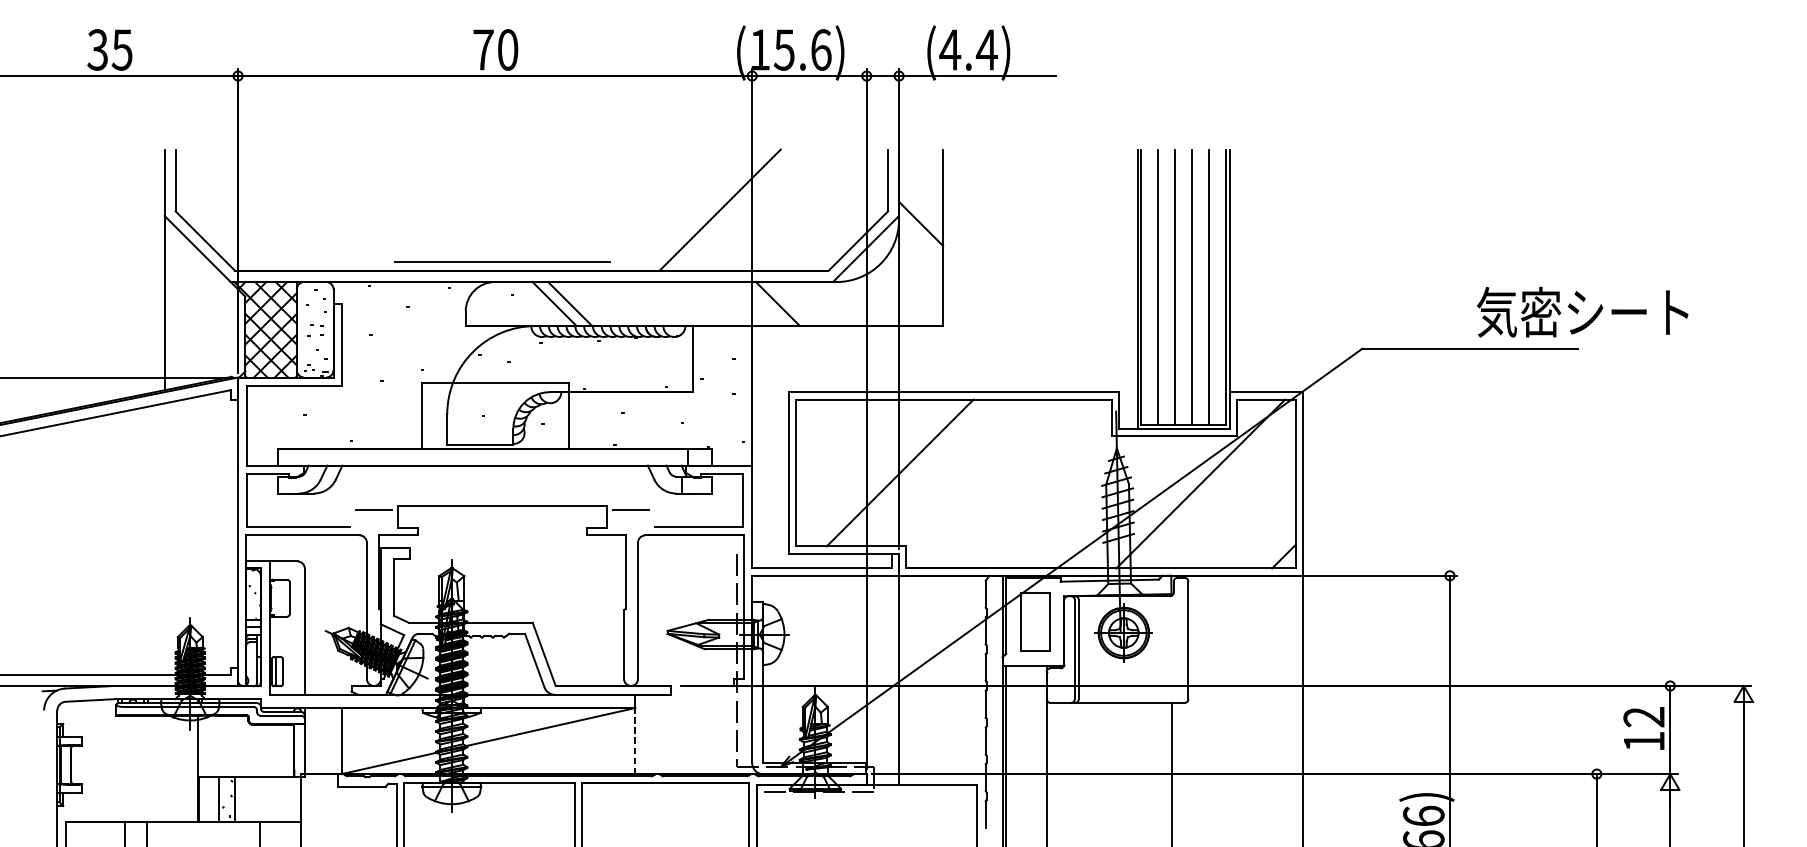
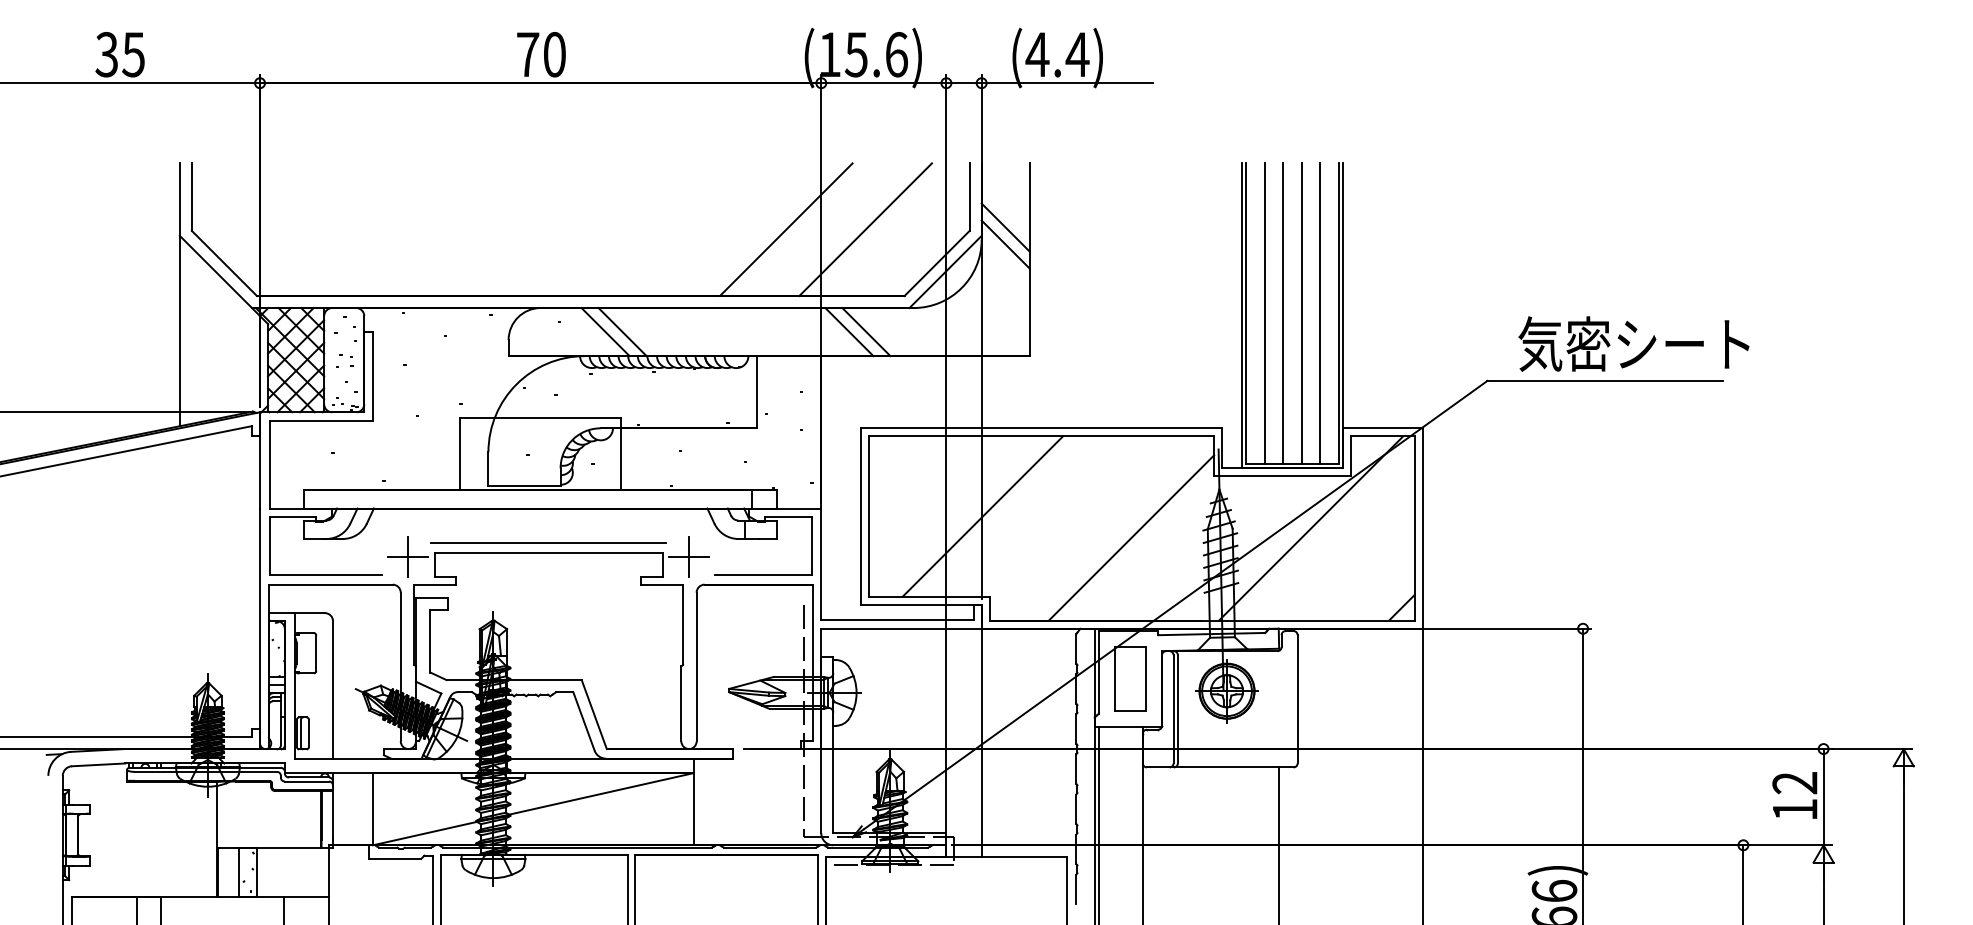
line: (920, 208) -> (1005, 227), added
line: (792, 210) -> (865, 229), added
line: (502, 261) -> (548, 542), moved
line: (793, 304) -> (866, 332), added
text: (1582, 311) -> (1633, 343), moved
line: (1036, 492) -> (1131, 537), added
line: (374, 509) -> (408, 556), added
line: (631, 509) -> (689, 556), added
line: (635, 740) -> (693, 808), dashed -> solid

